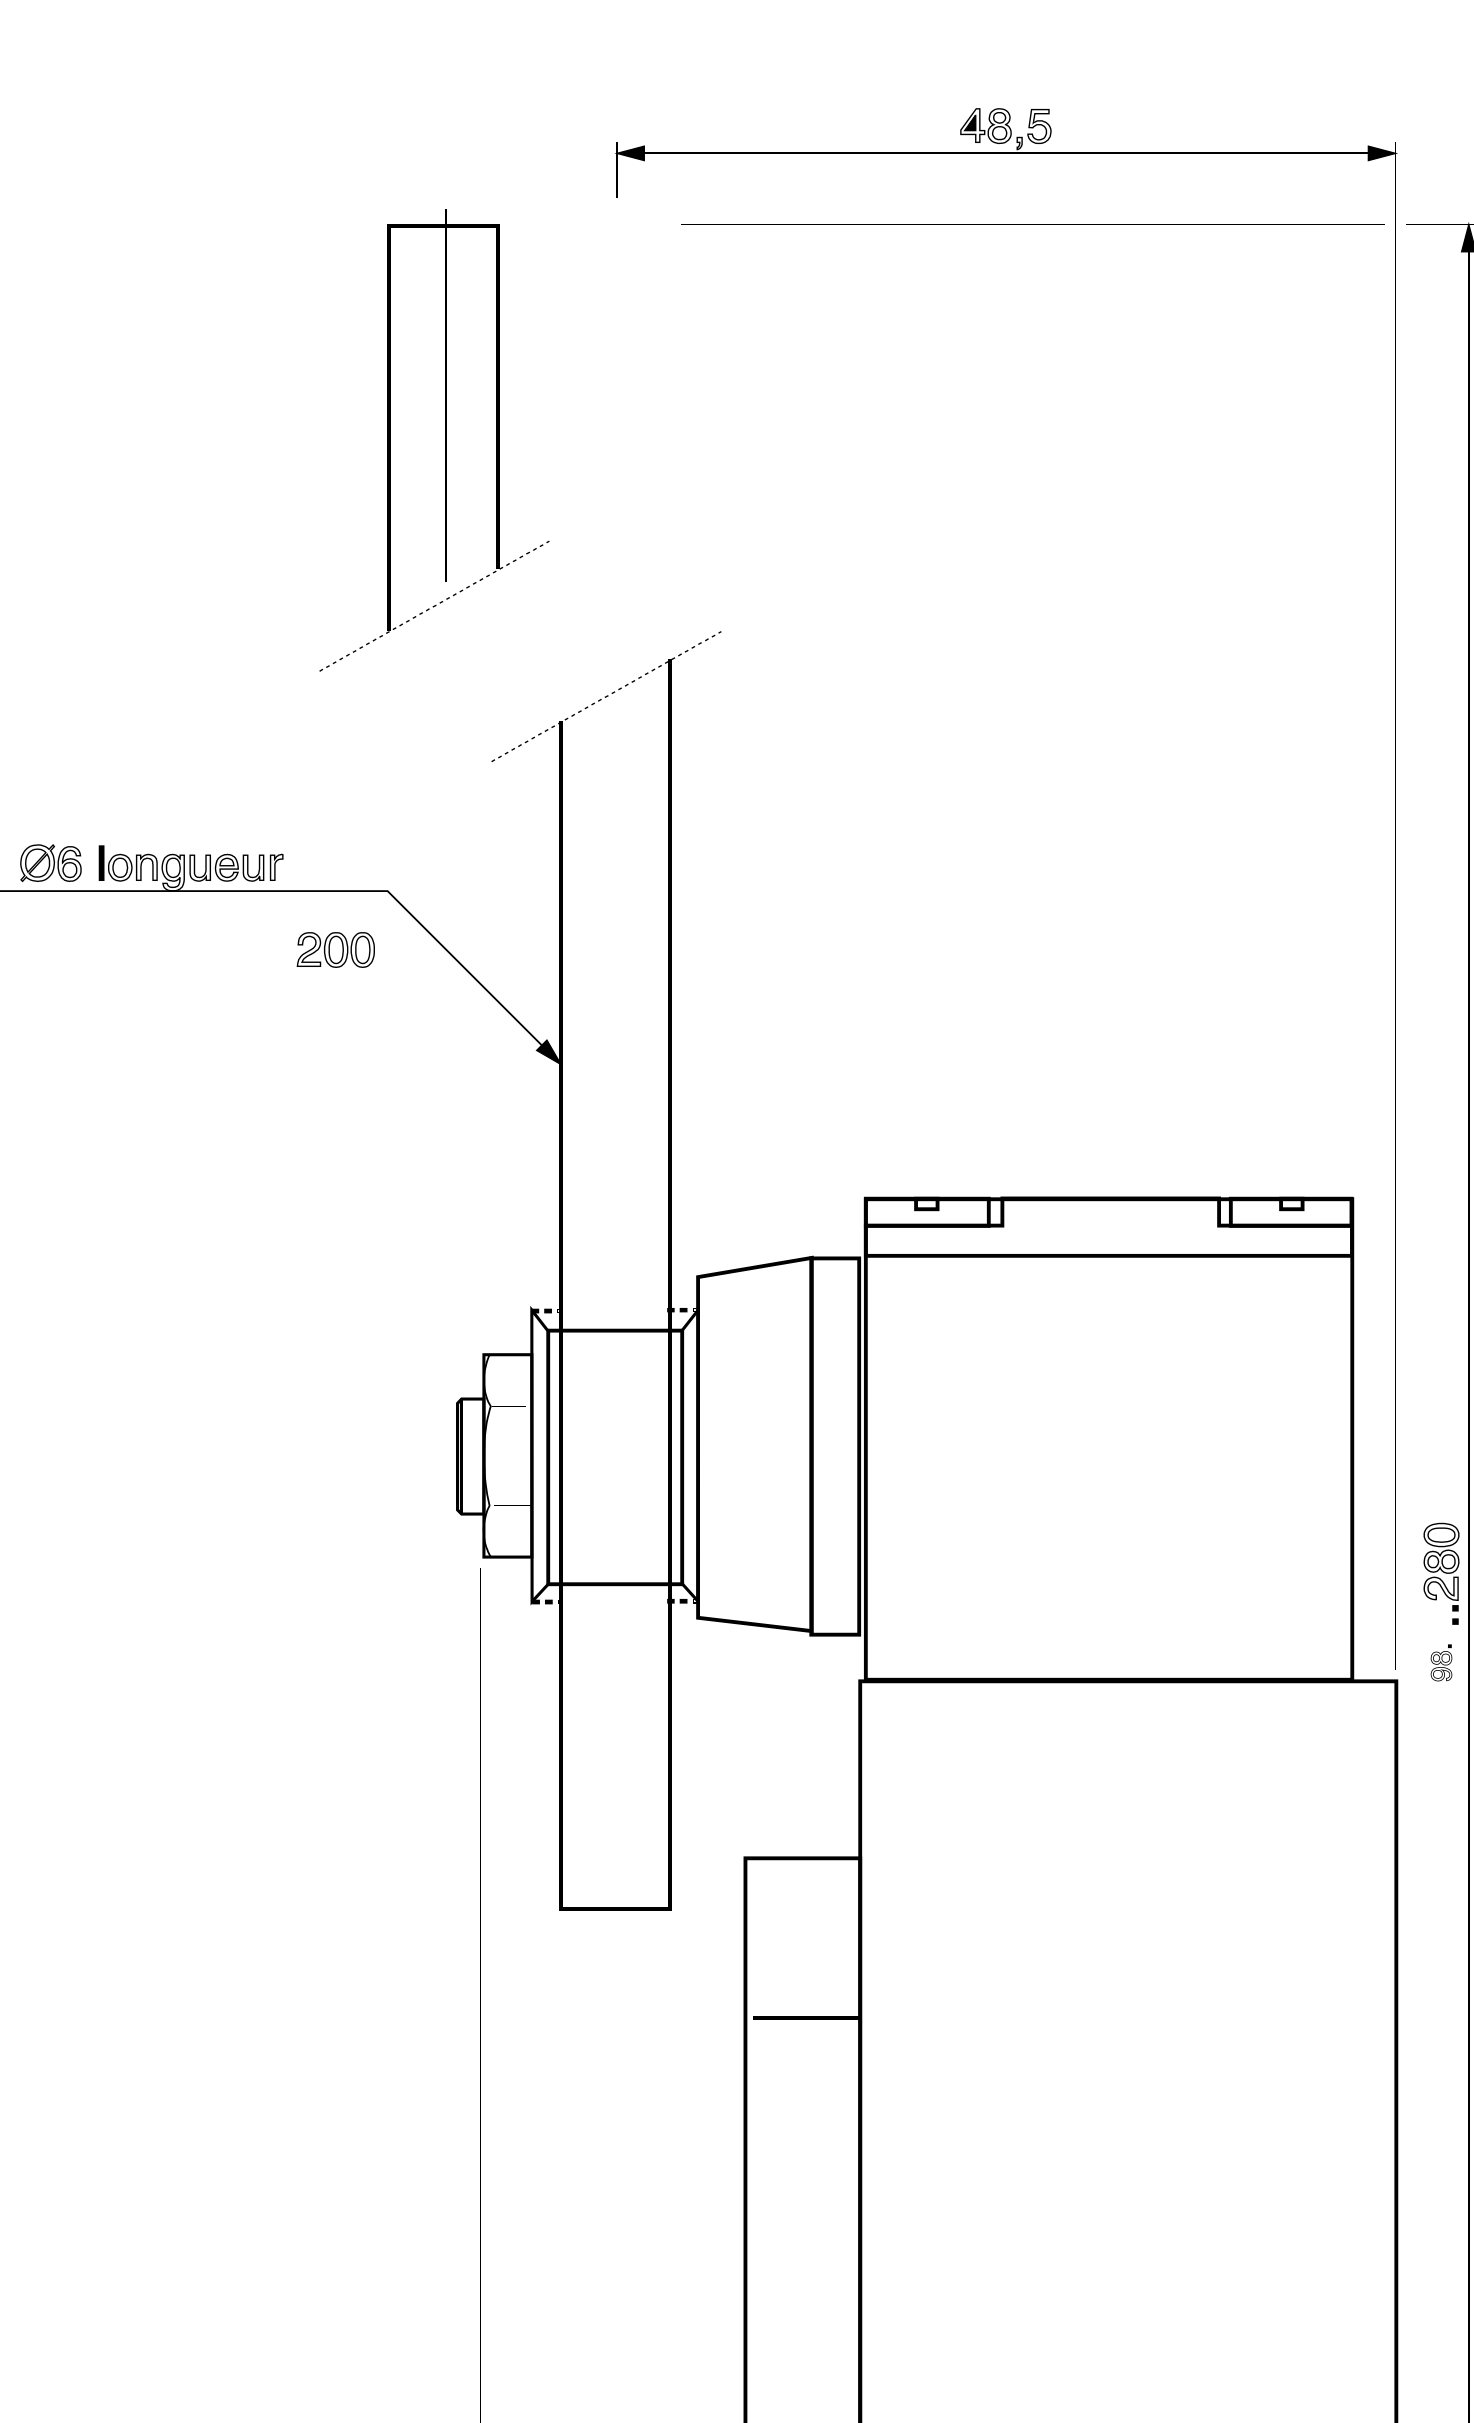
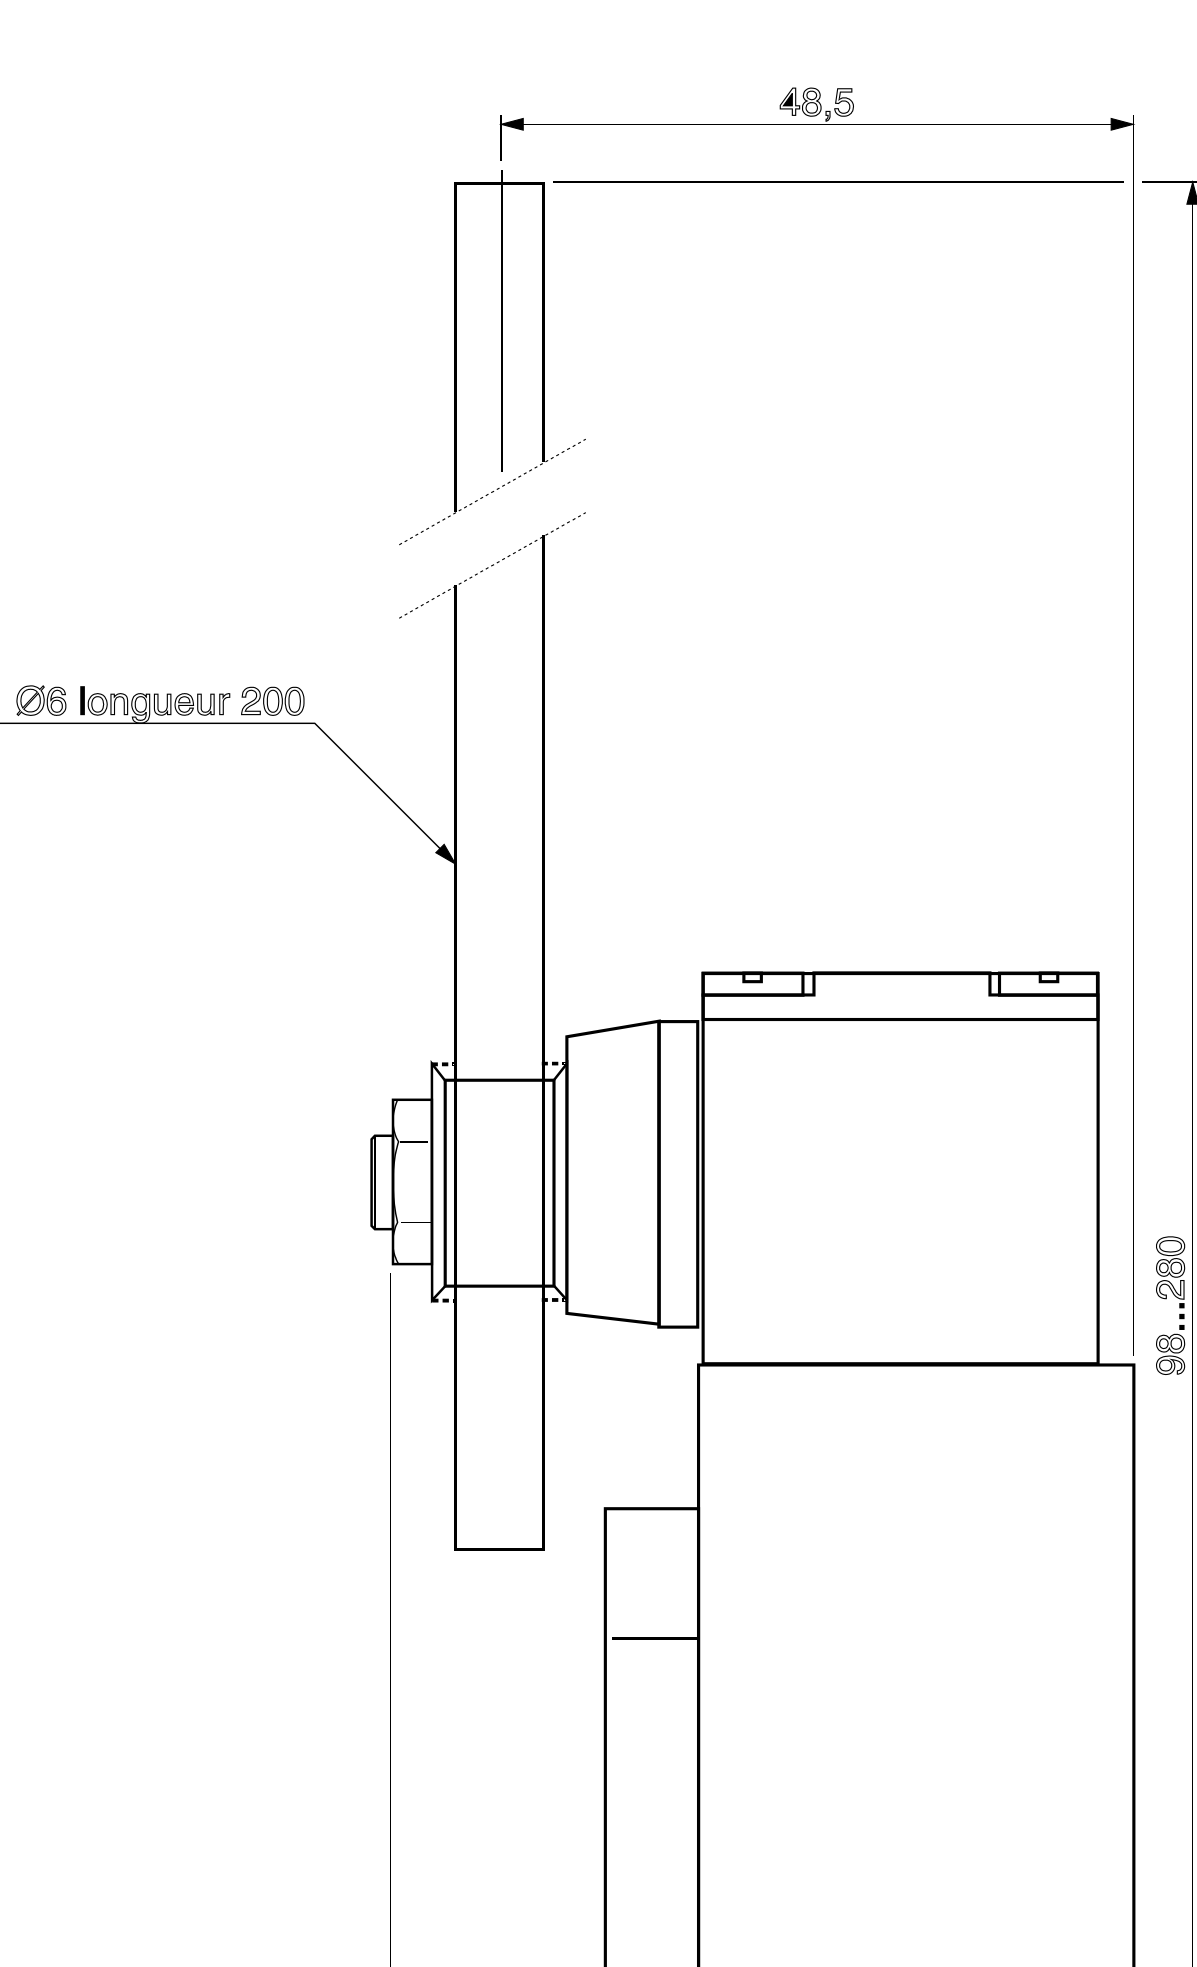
part: (445, 440) -> (501, 357), moved
part: (335, 949) -> (272, 700), moved
part: (1441, 1662) -> (1170, 1349), size x1.67

